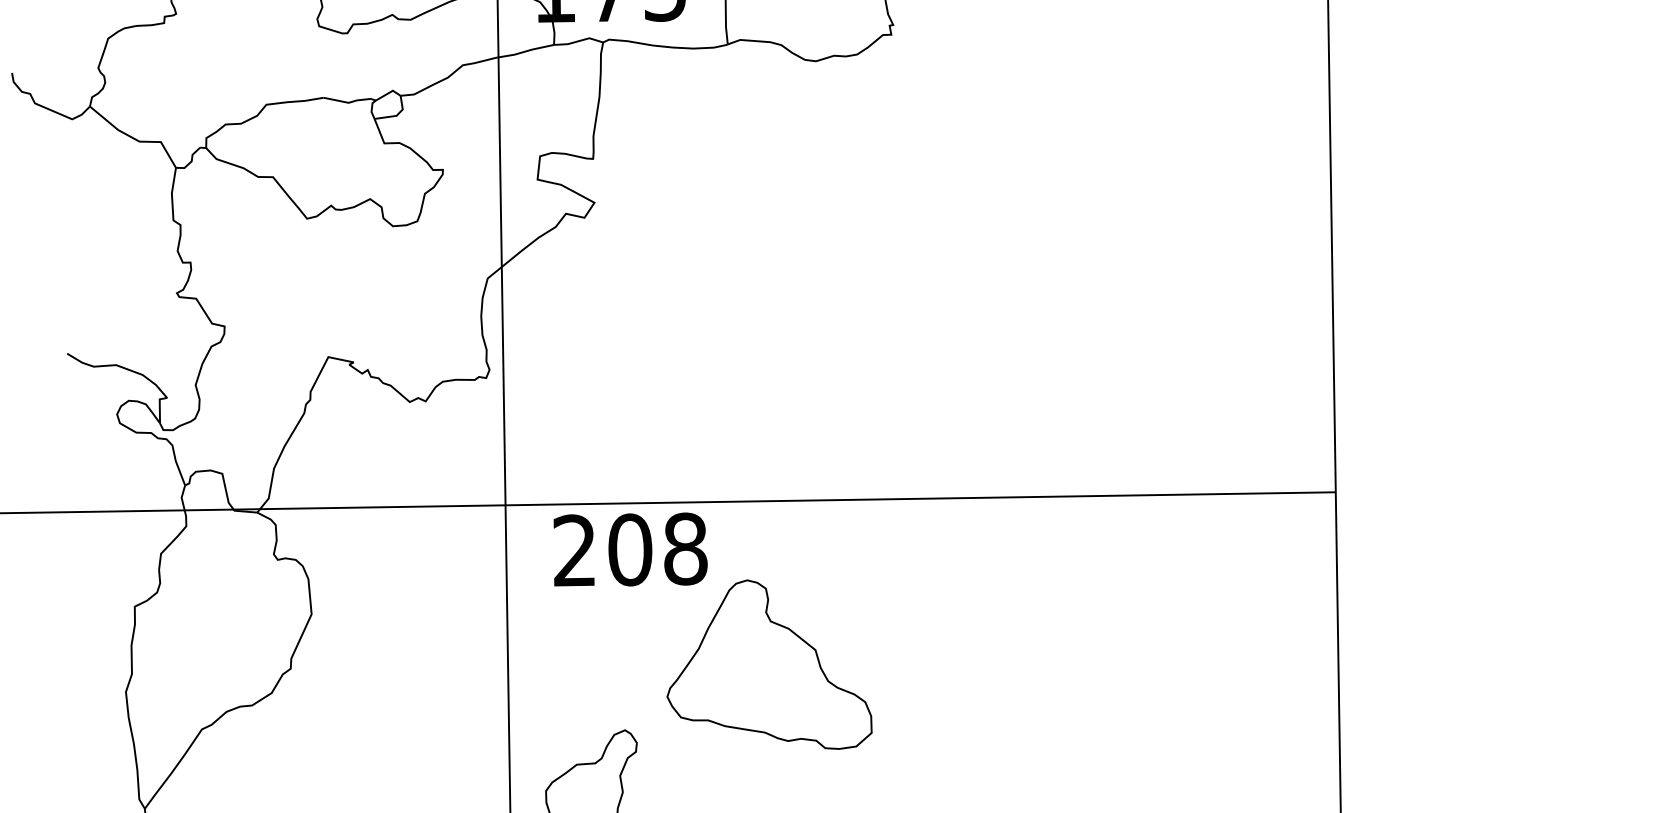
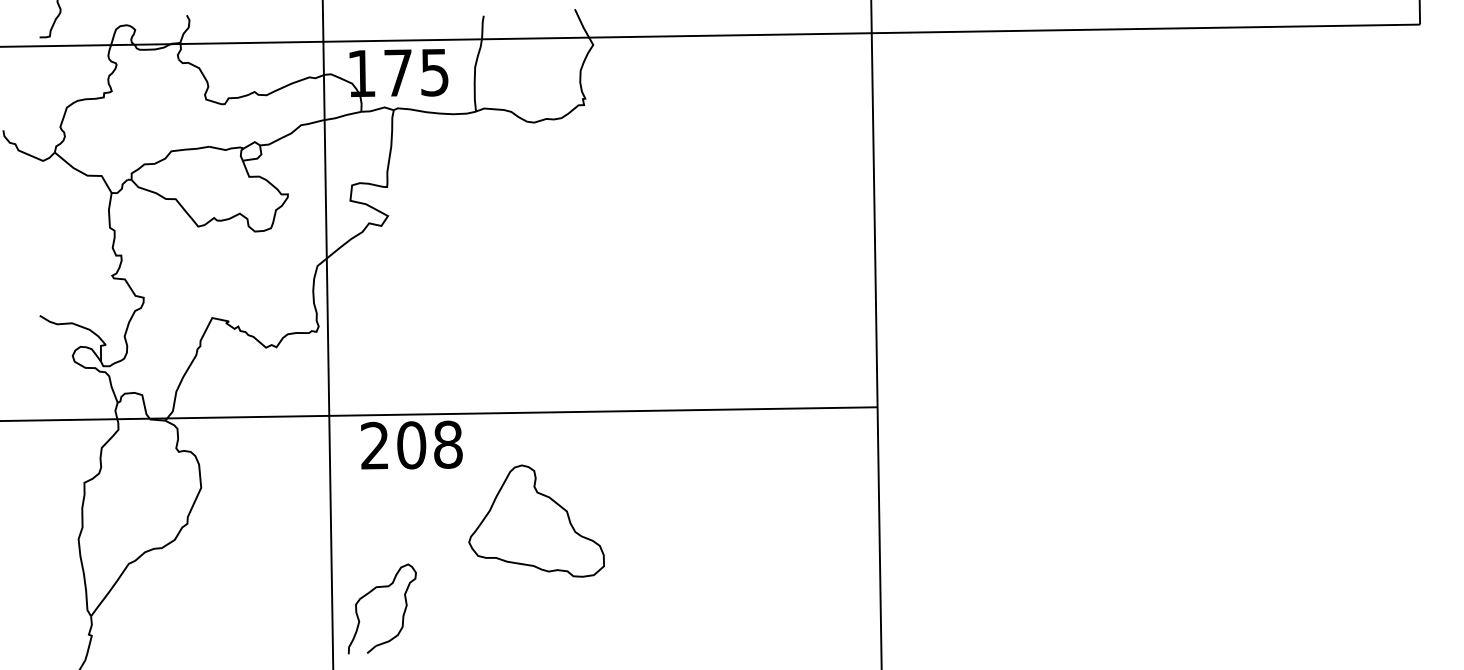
part: (769, 663) -> (536, 520), moved

